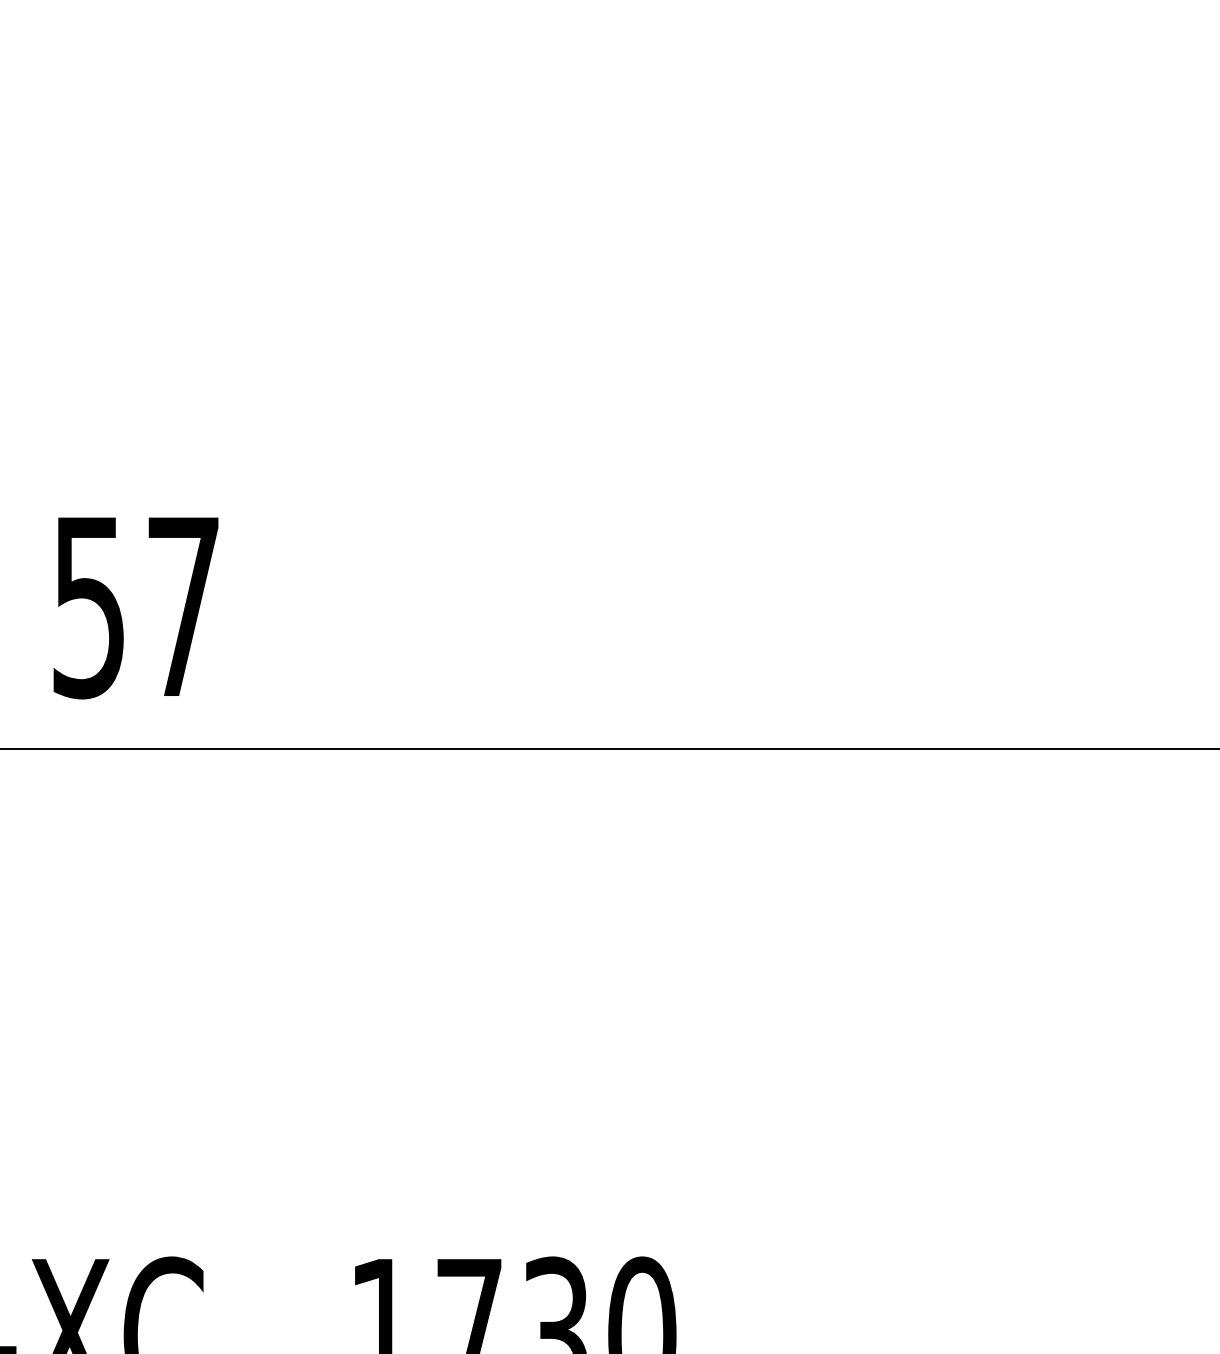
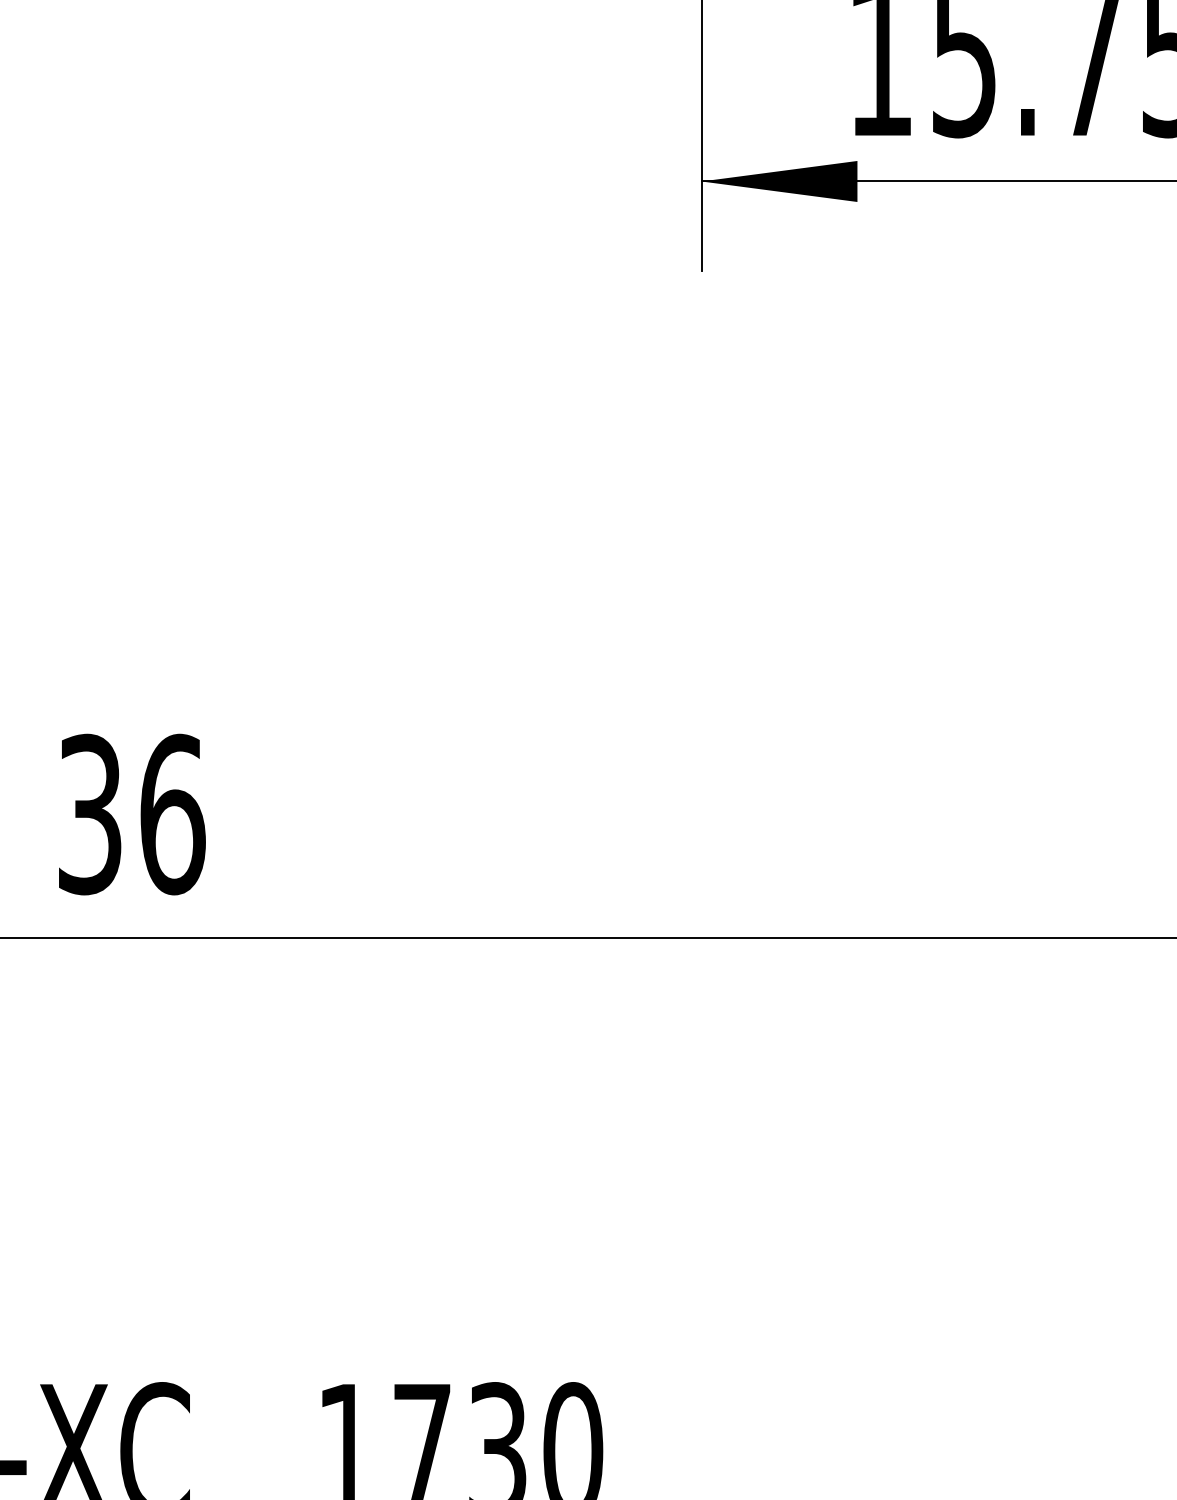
text: (137, 606) -> (132, 814), 57 -> 36

